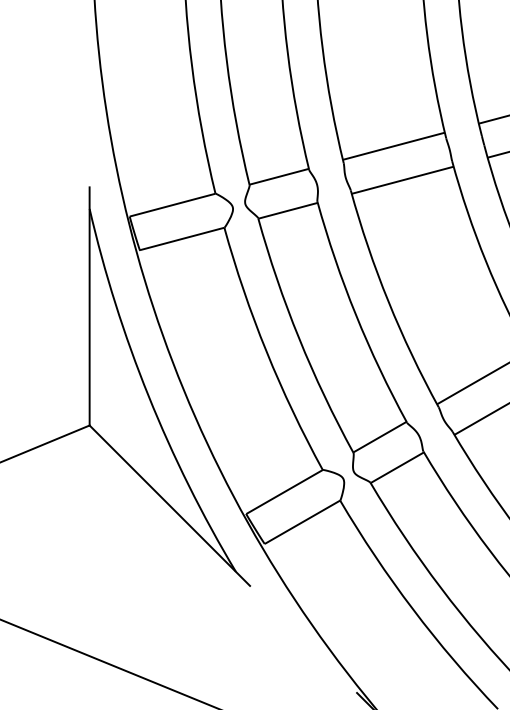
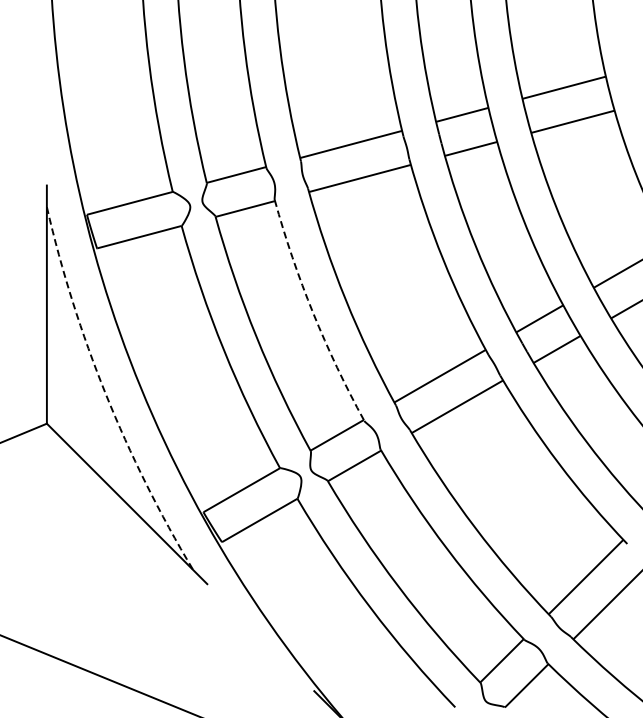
arc: (356, 315) -> (313, 313), solid -> dashed
arc: (148, 396) -> (105, 394), solid -> dashed

